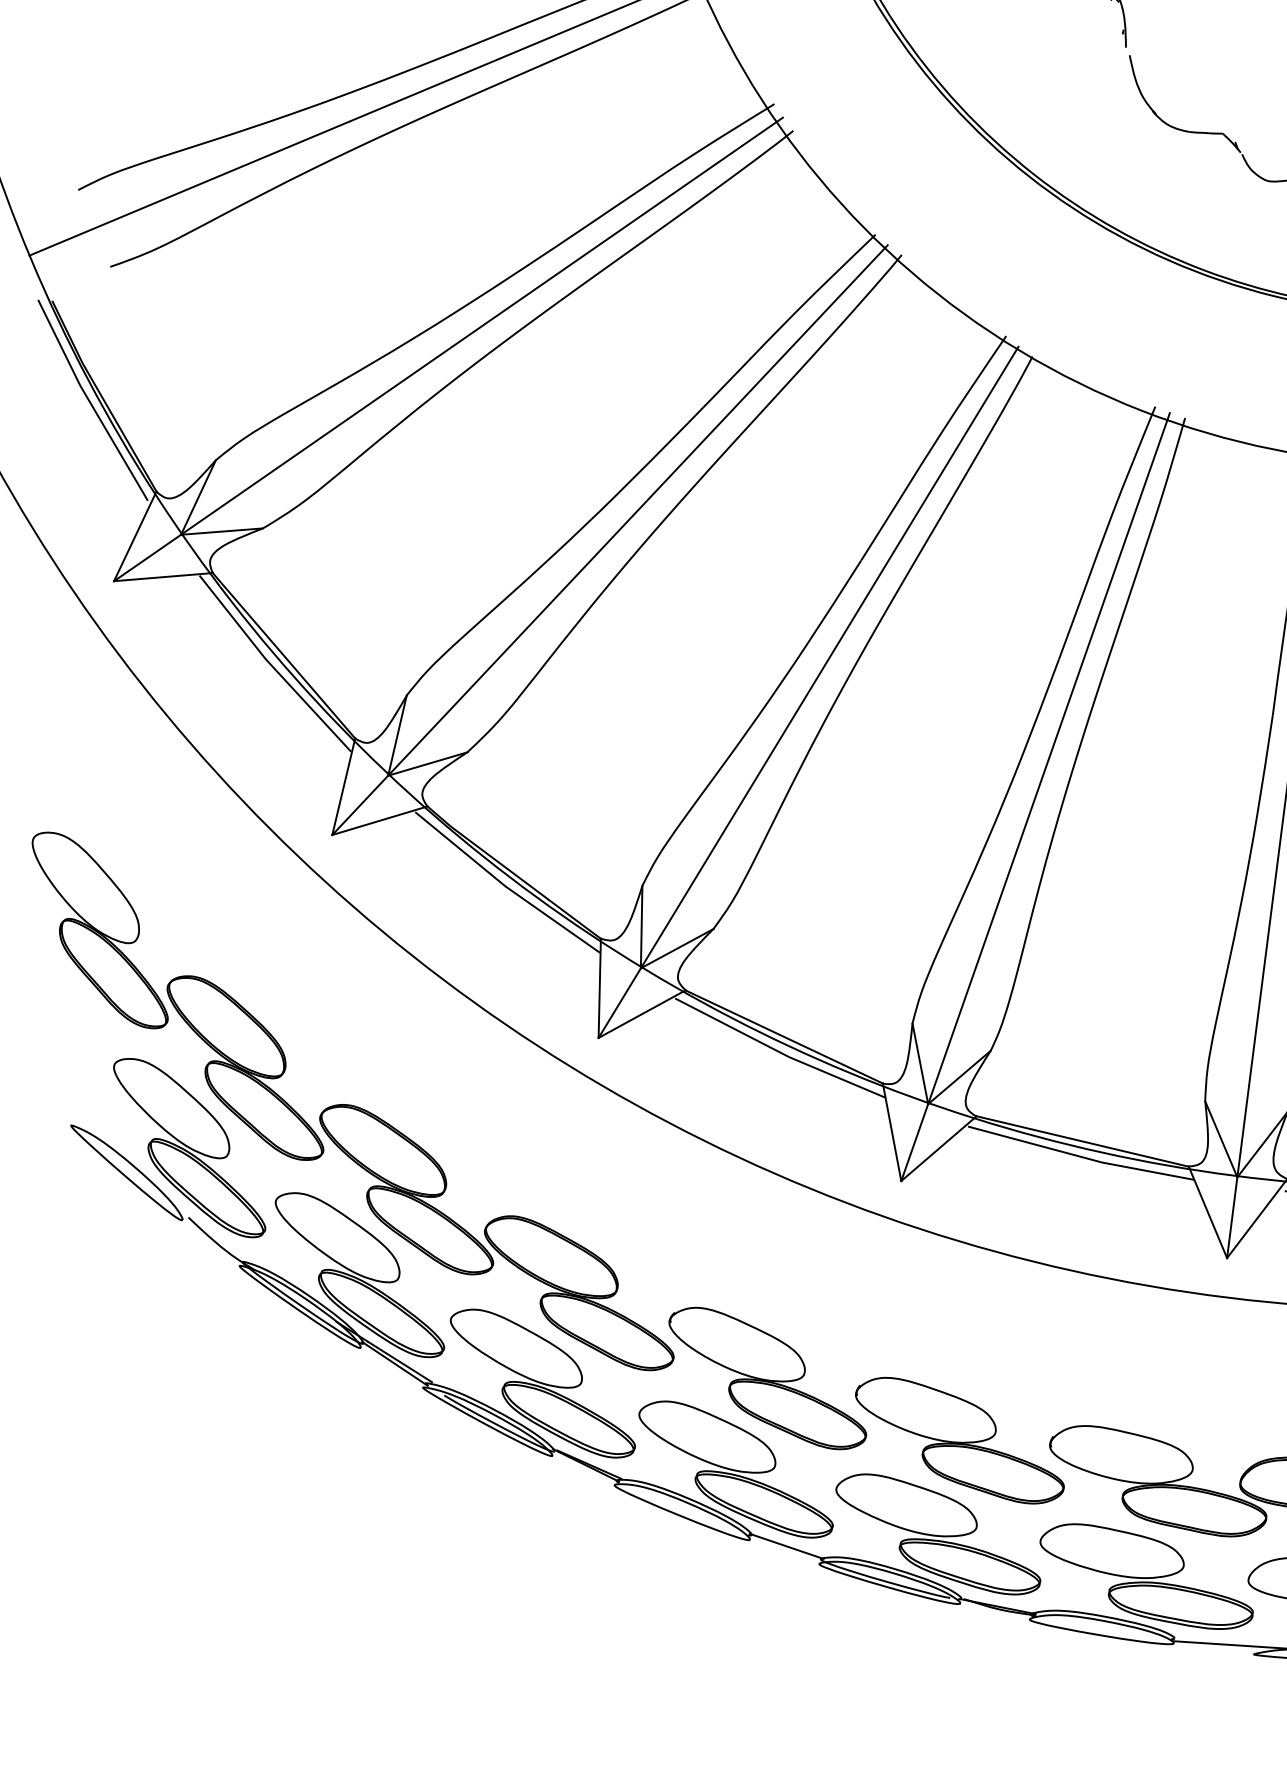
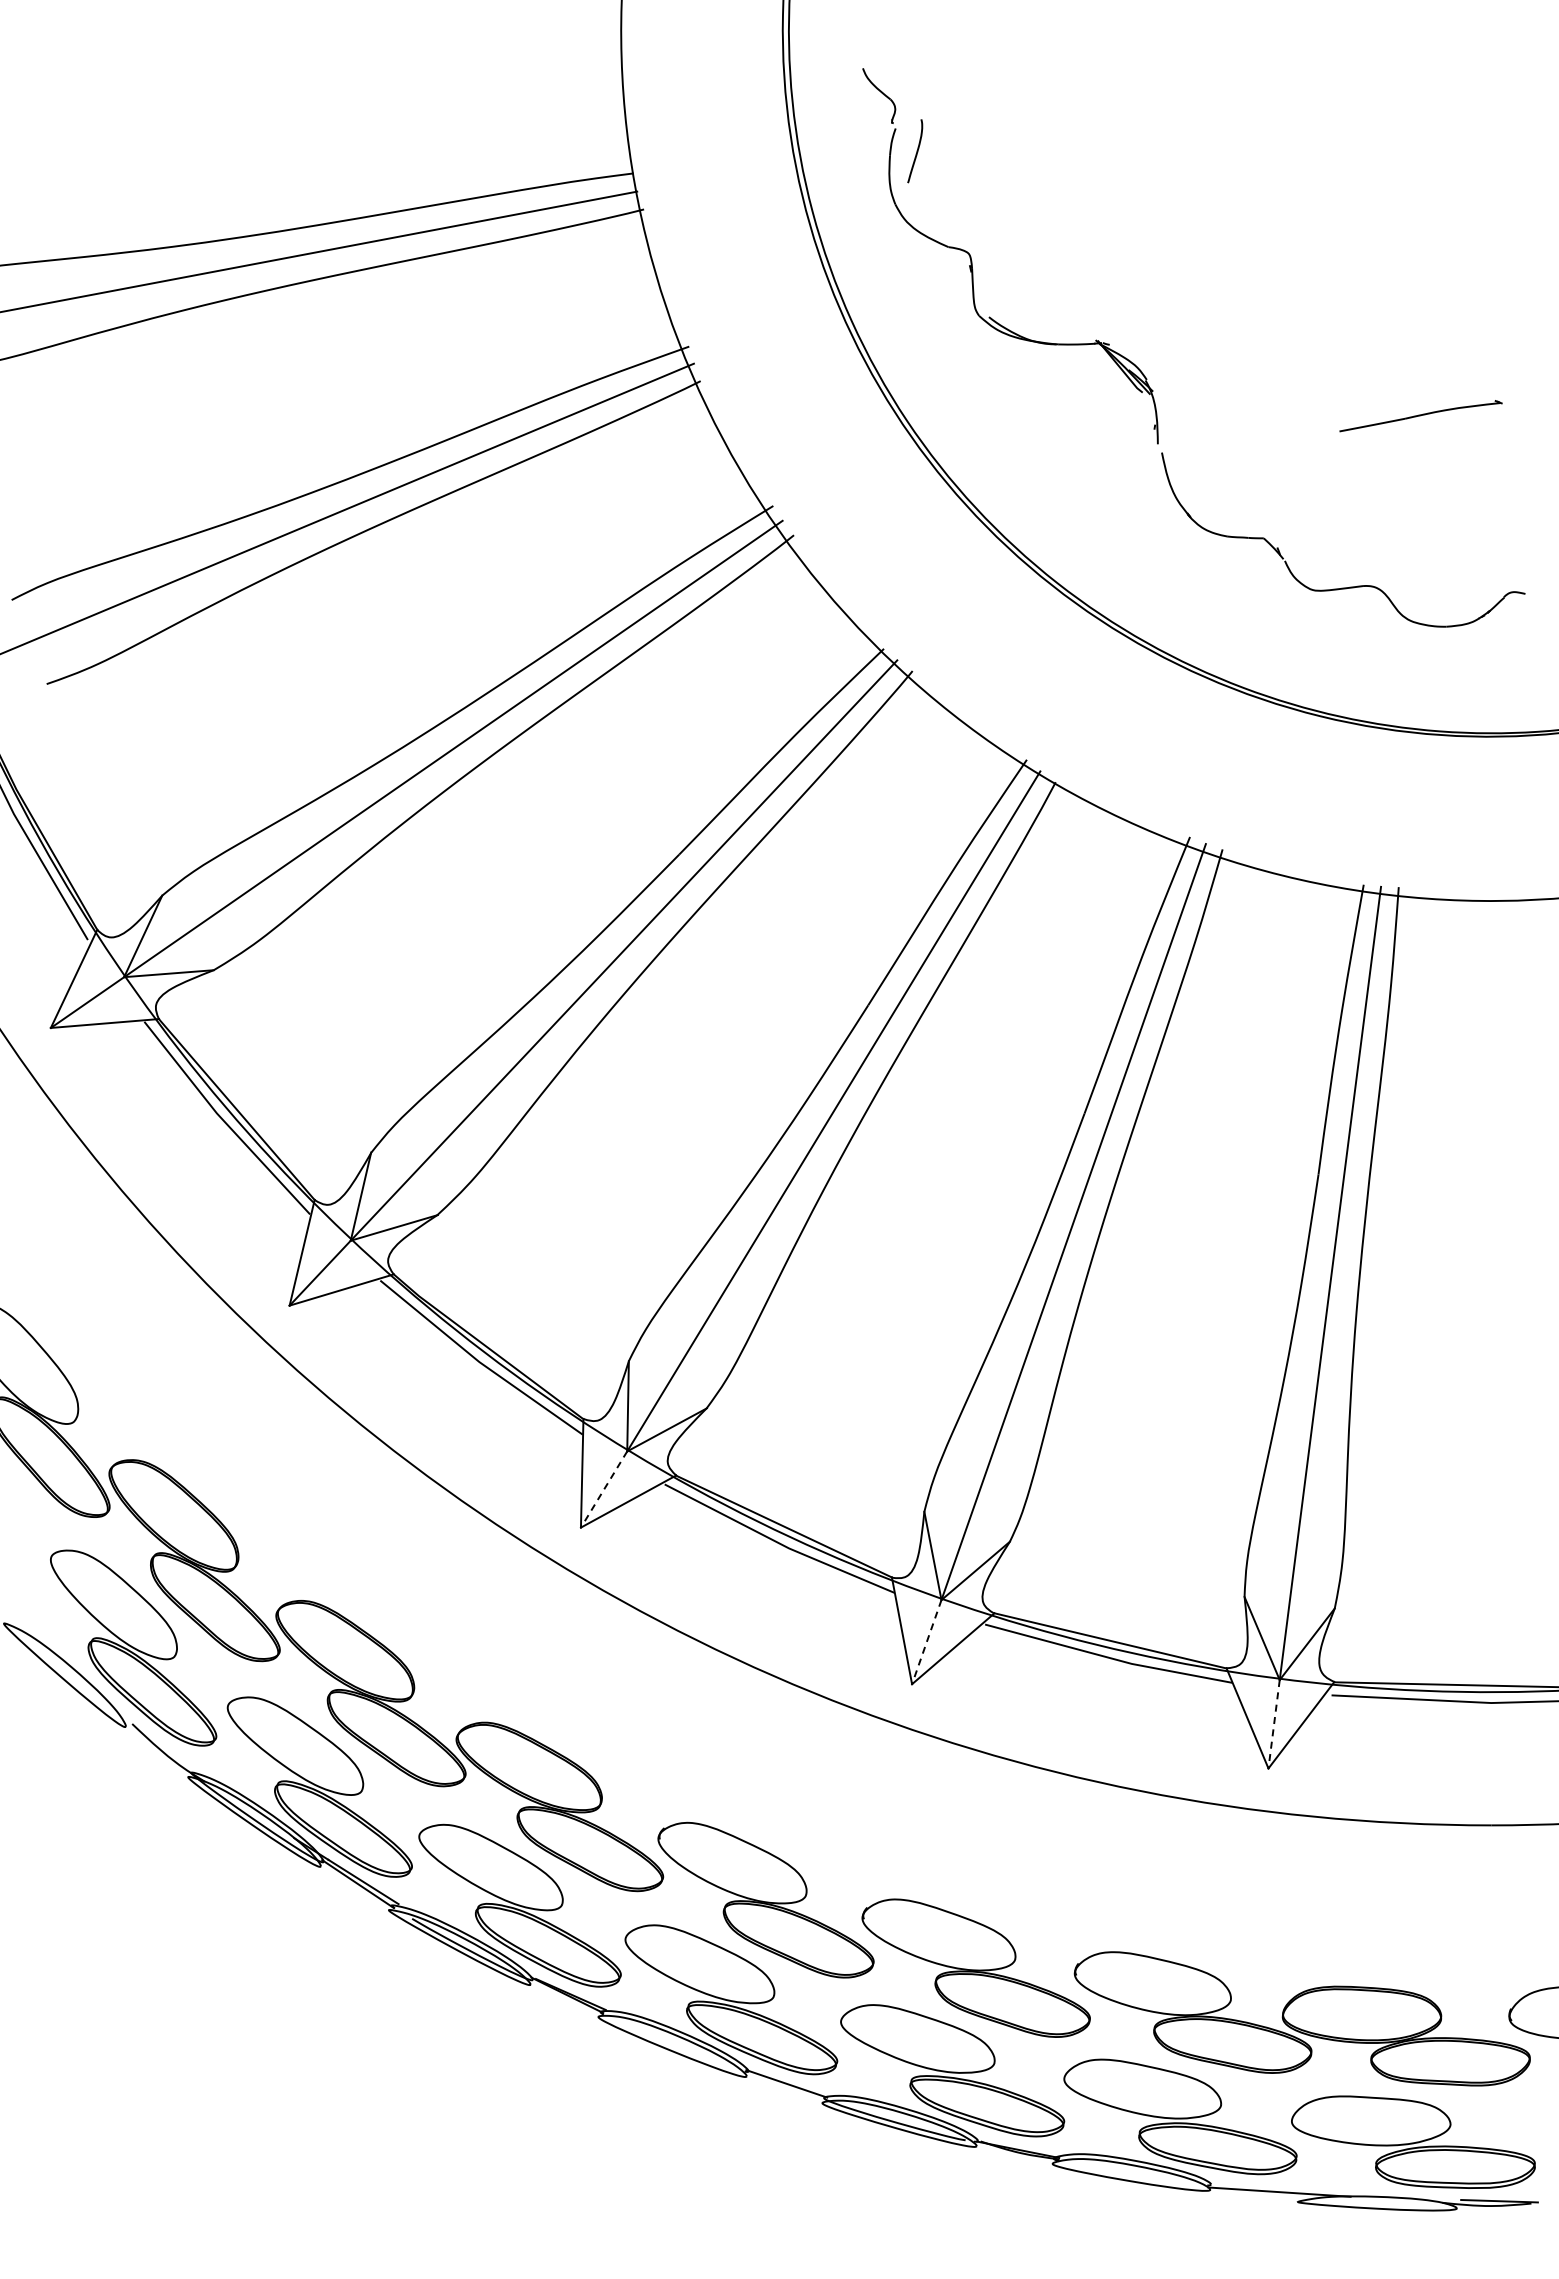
line: (620, 1003) -> (604, 1489), solid -> dashed
line: (914, 1142) -> (926, 1642), solid -> dashed
line: (1232, 1217) -> (1274, 1724), solid -> dashed

